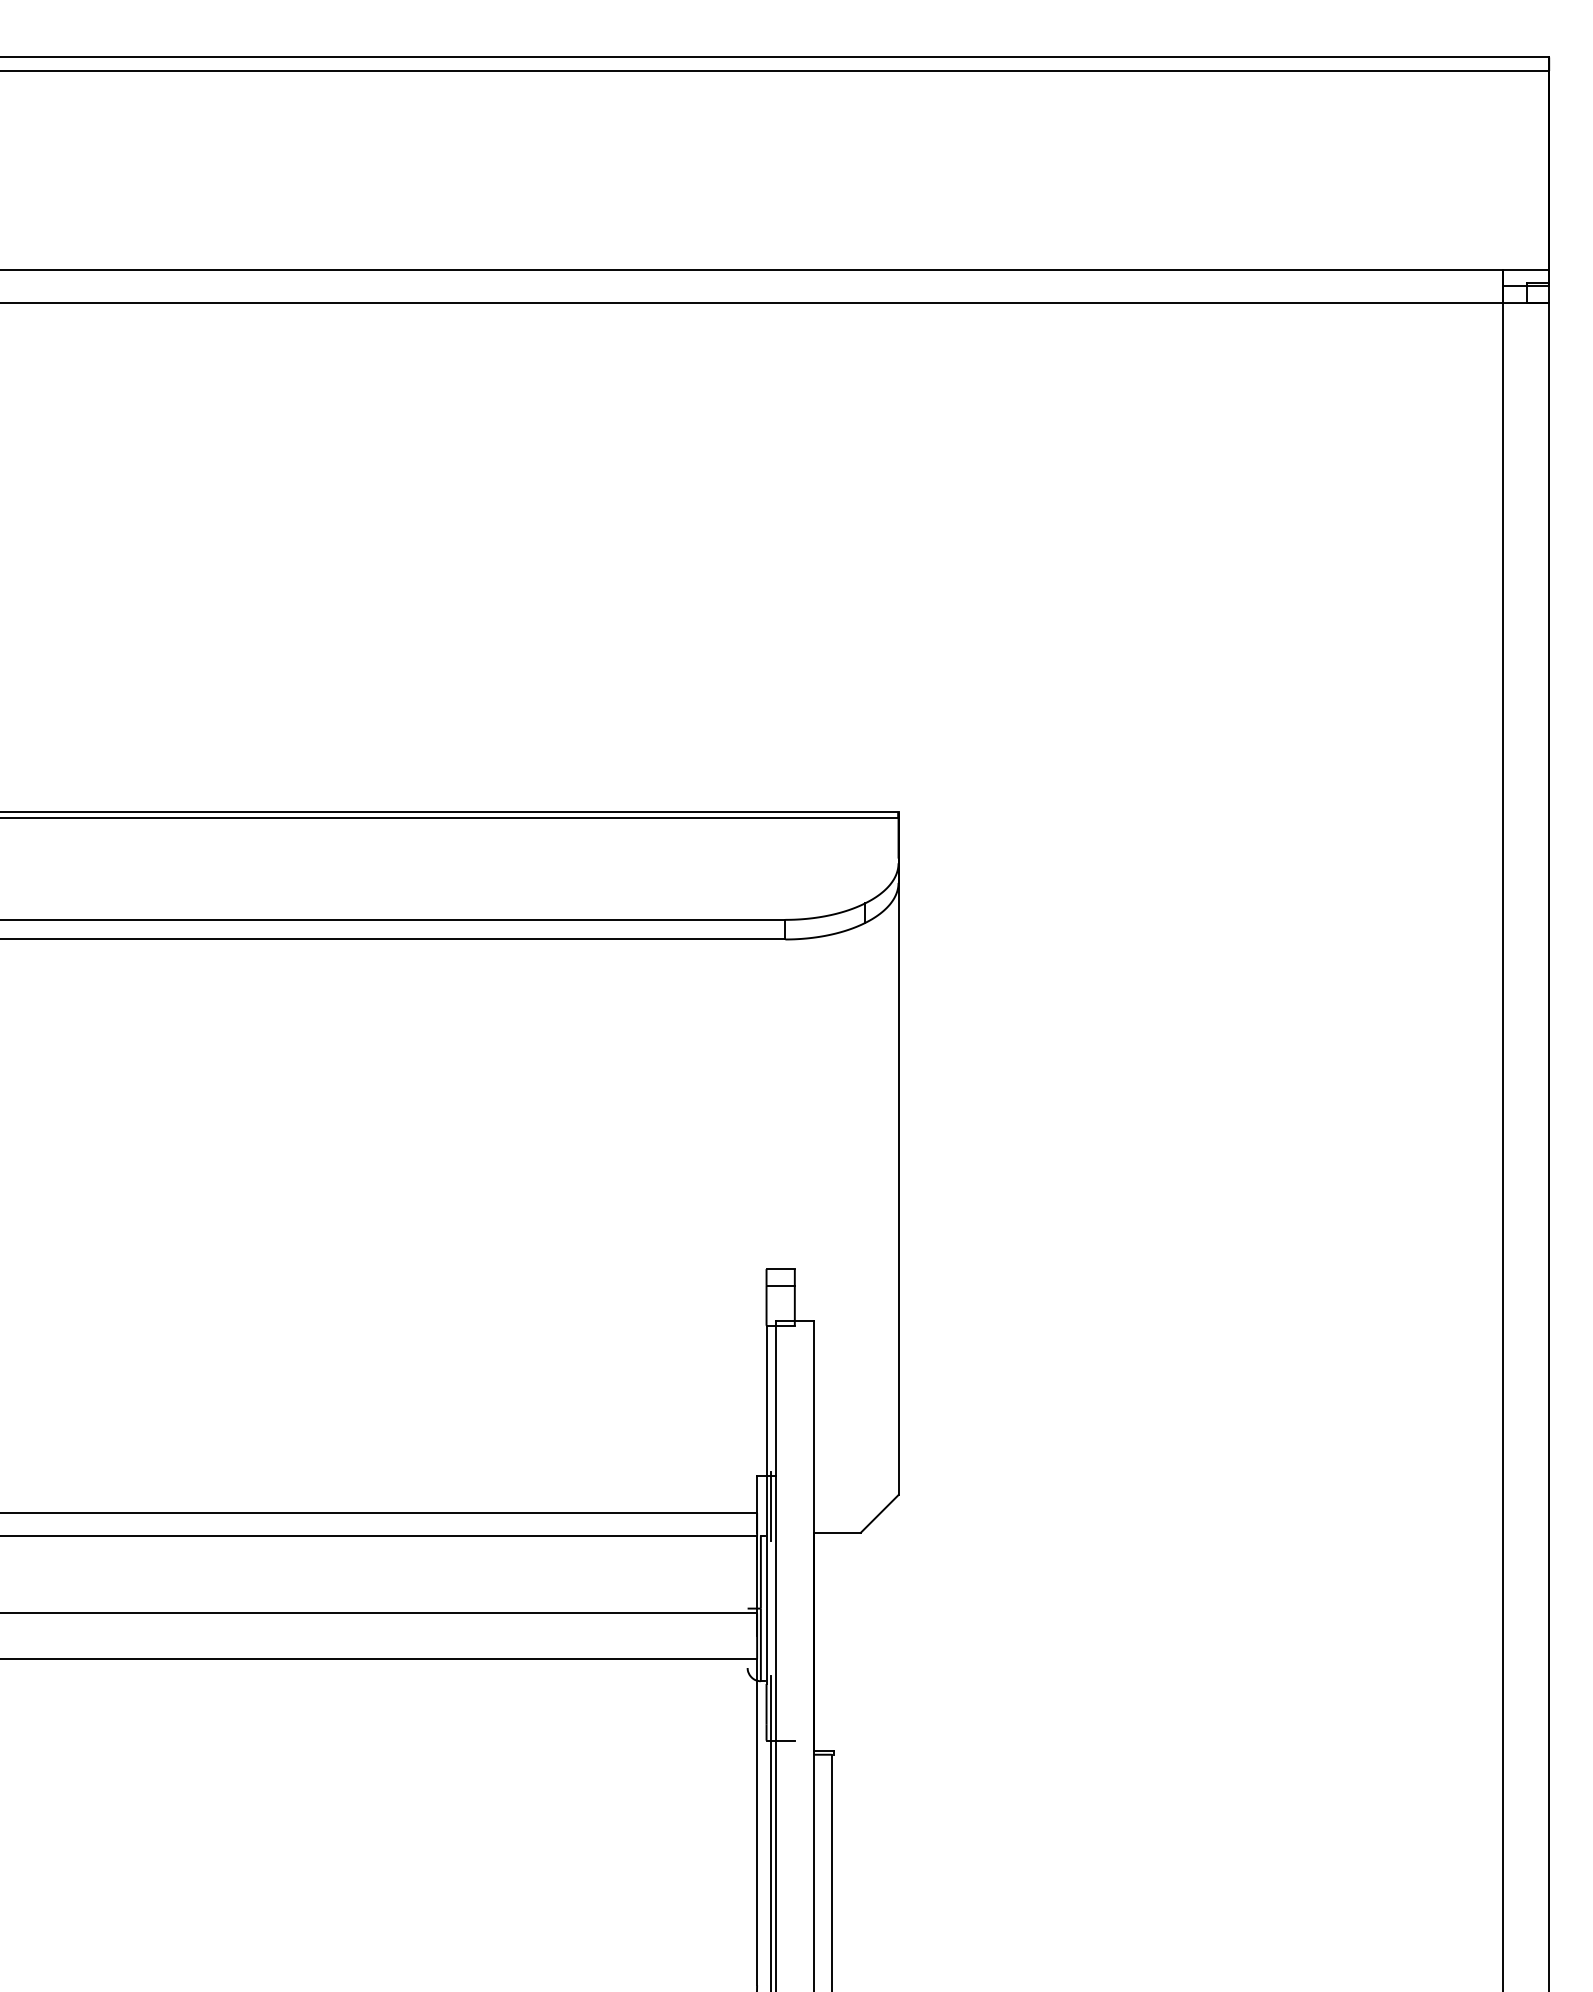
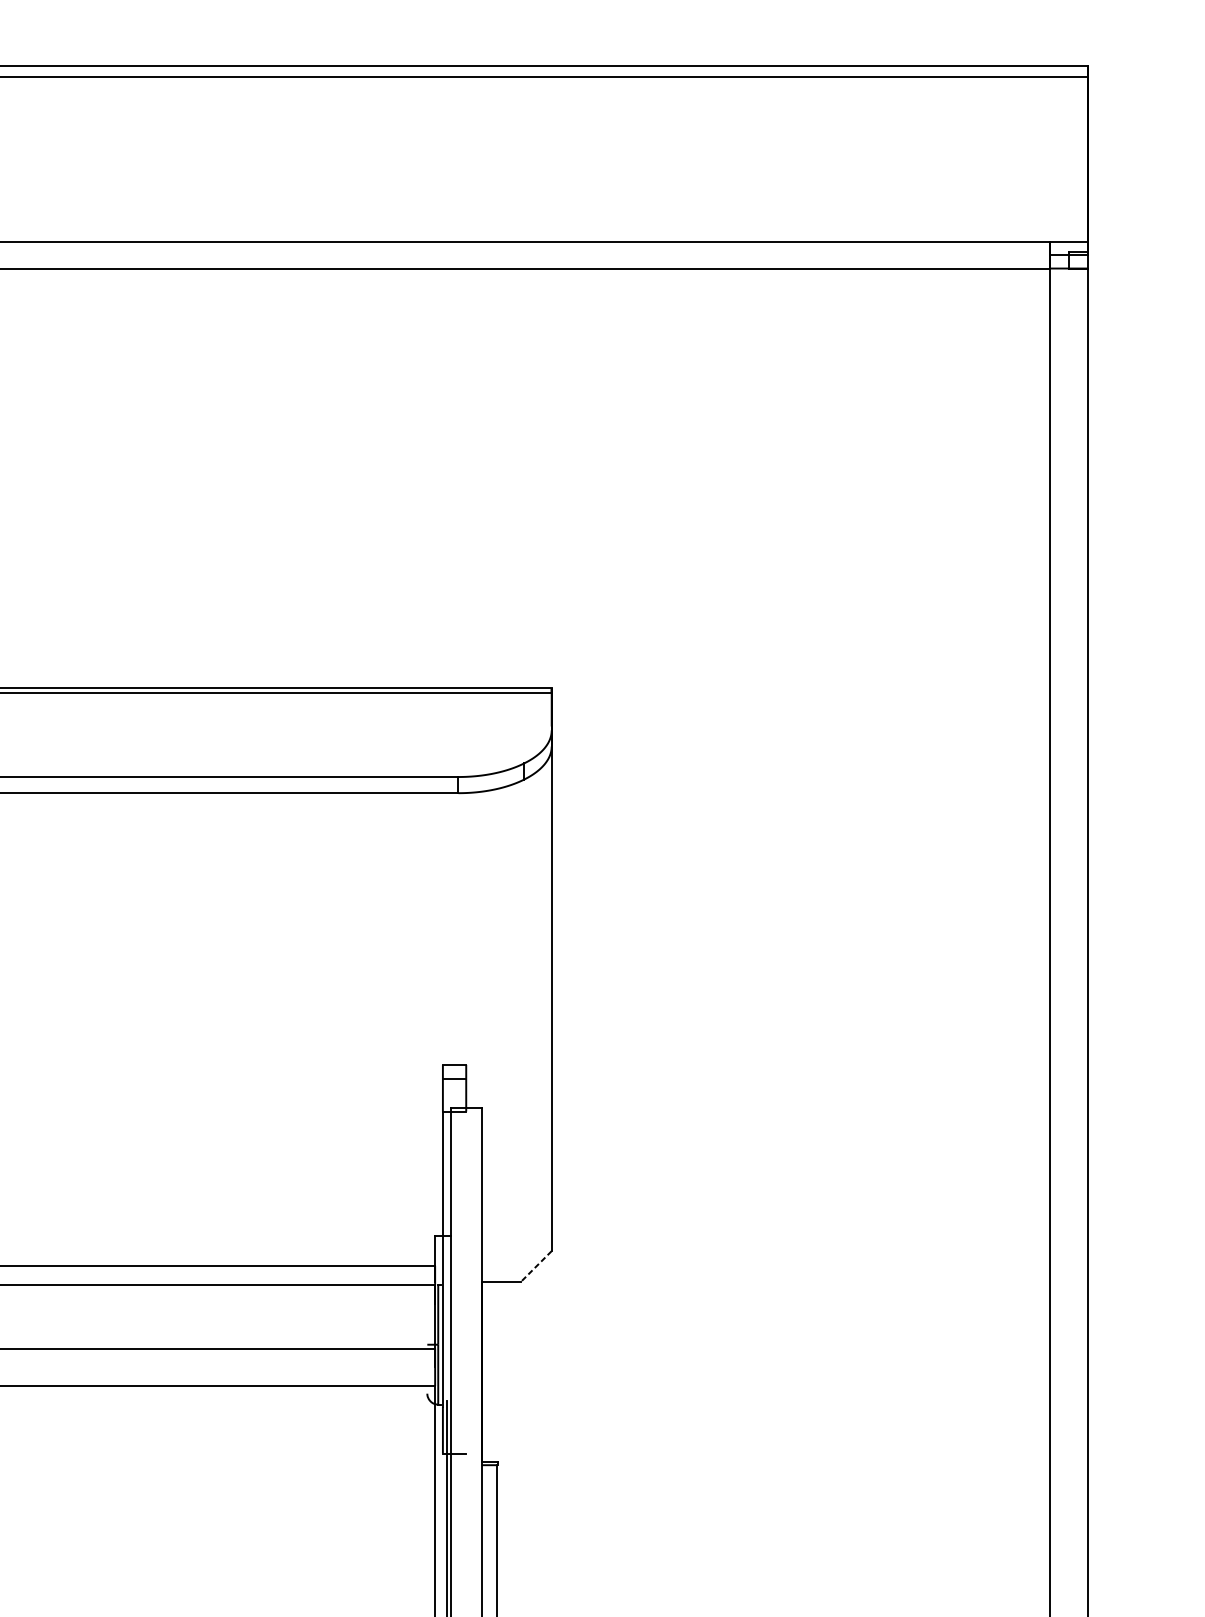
line: (771, 1506) -> (446, 1260), removed
line: (879, 1513) -> (536, 1266), solid -> dashed

